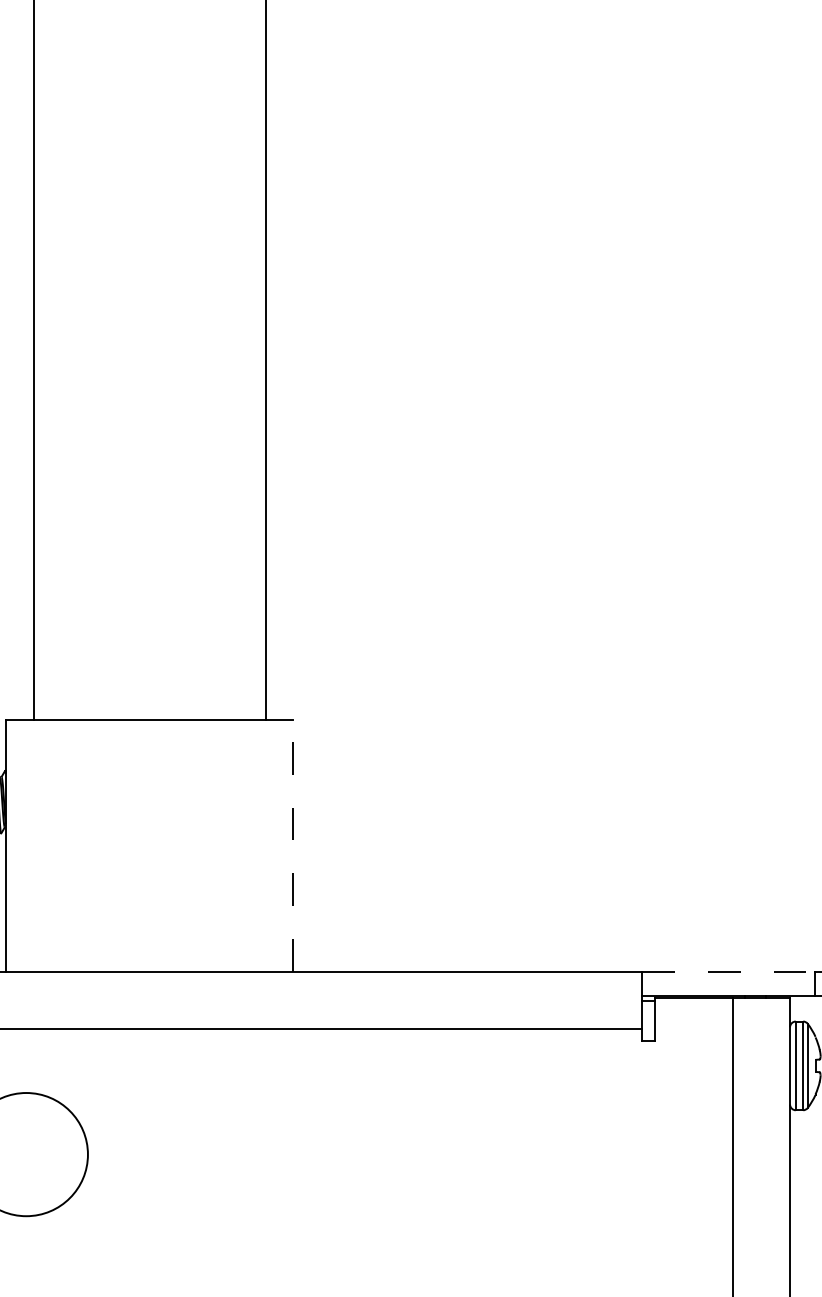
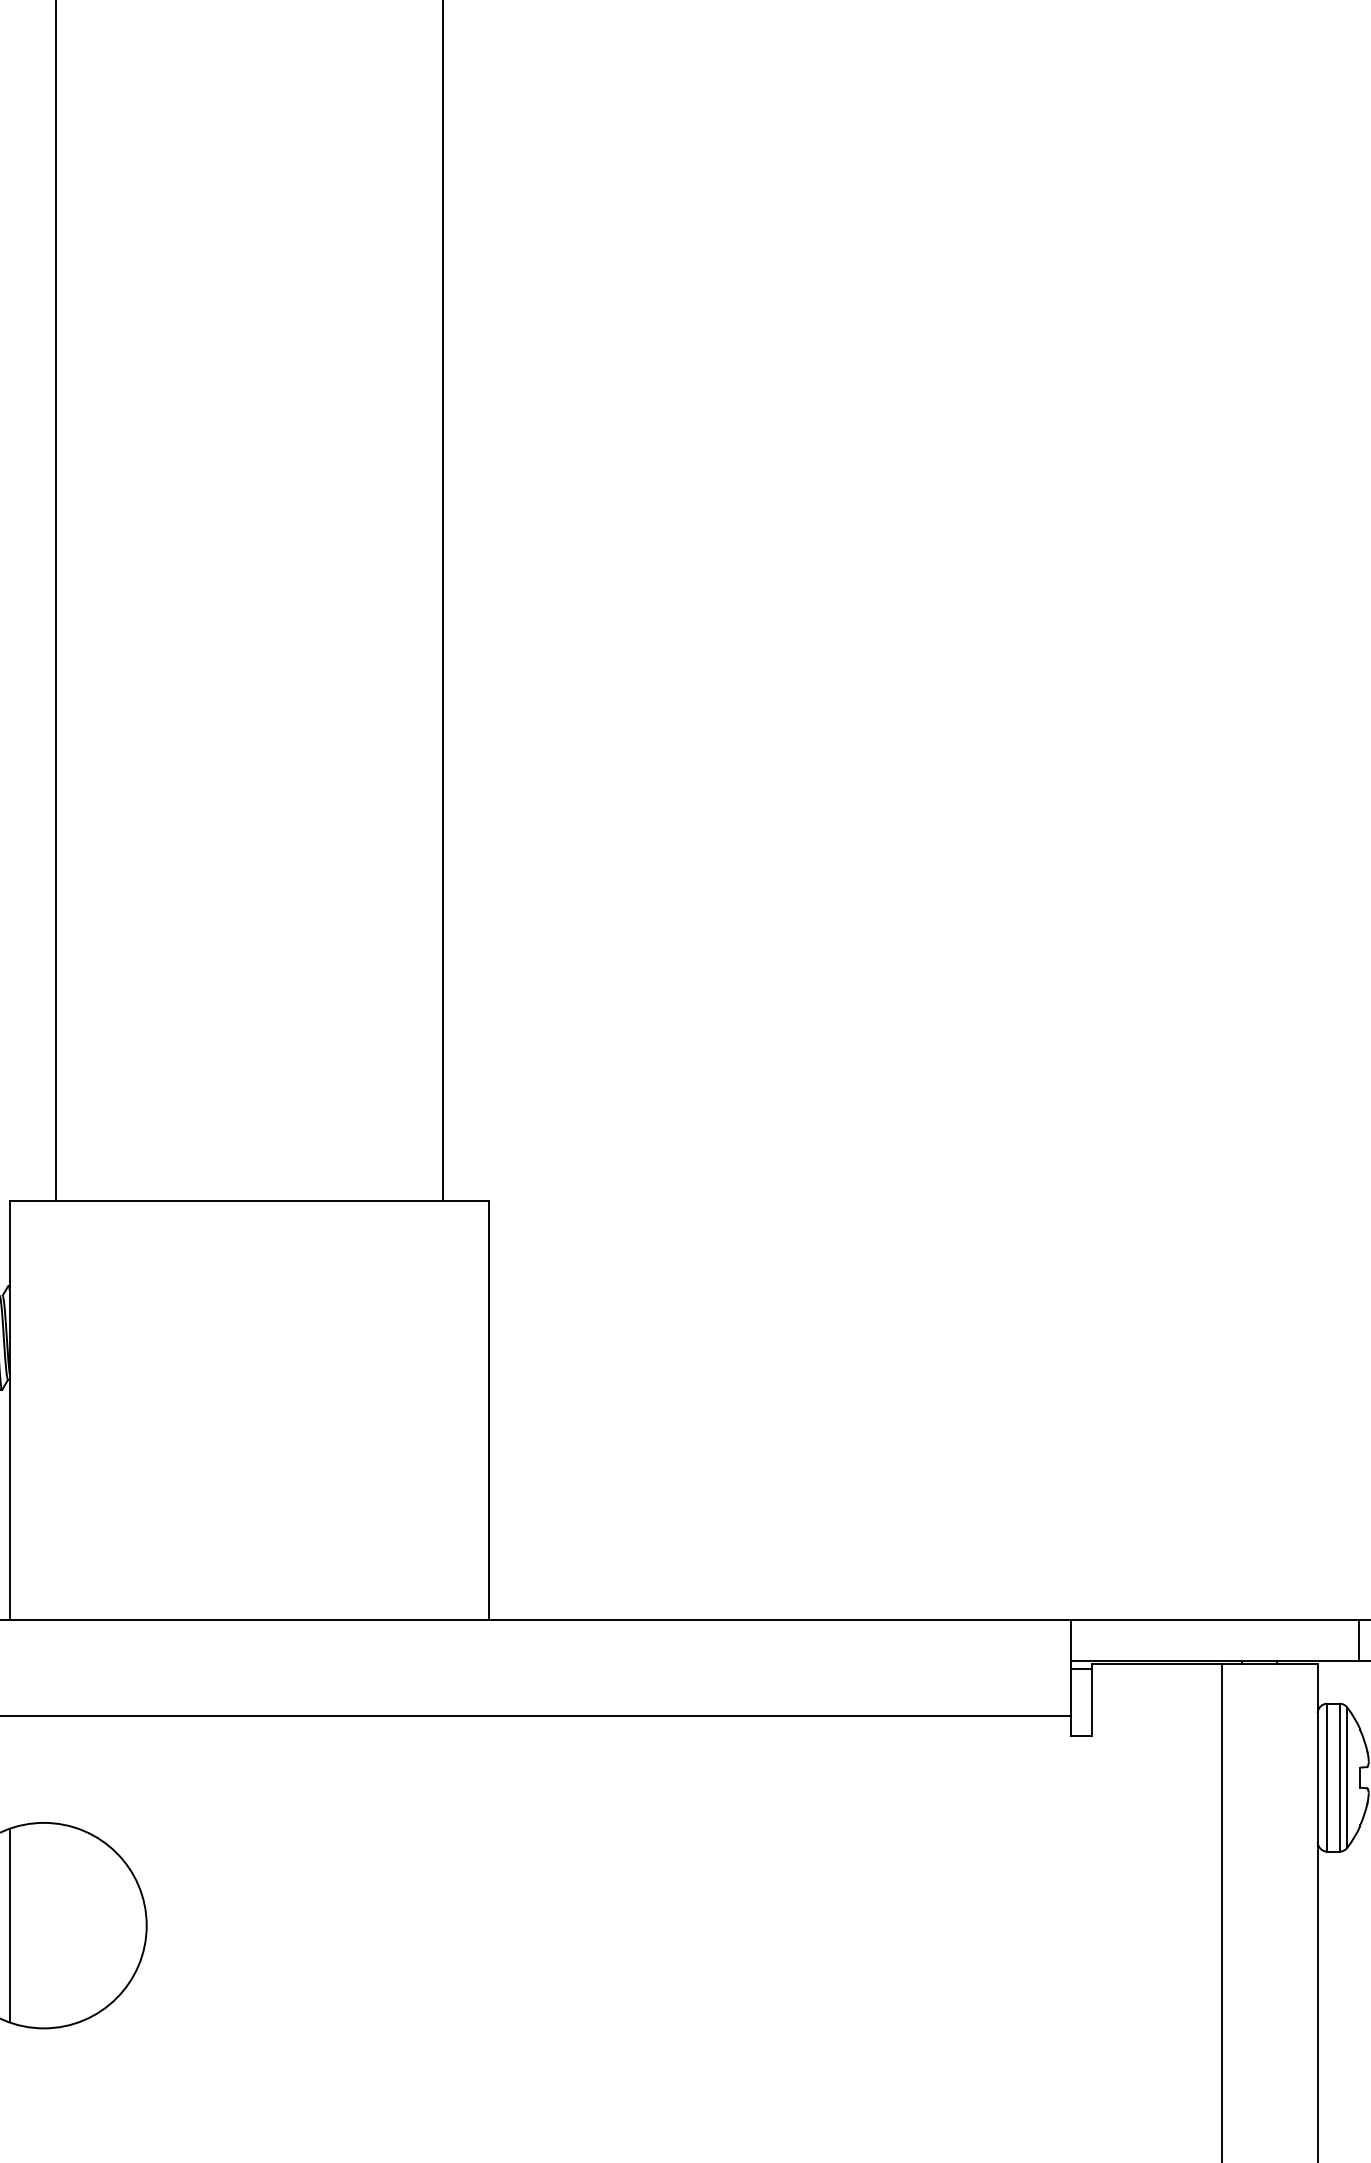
line: (293, 845) -> (489, 1410), dashed -> solid
line: (729, 971) -> (1216, 1620), dashed -> solid
line: (5, 1154) -> (9, 1925), added

